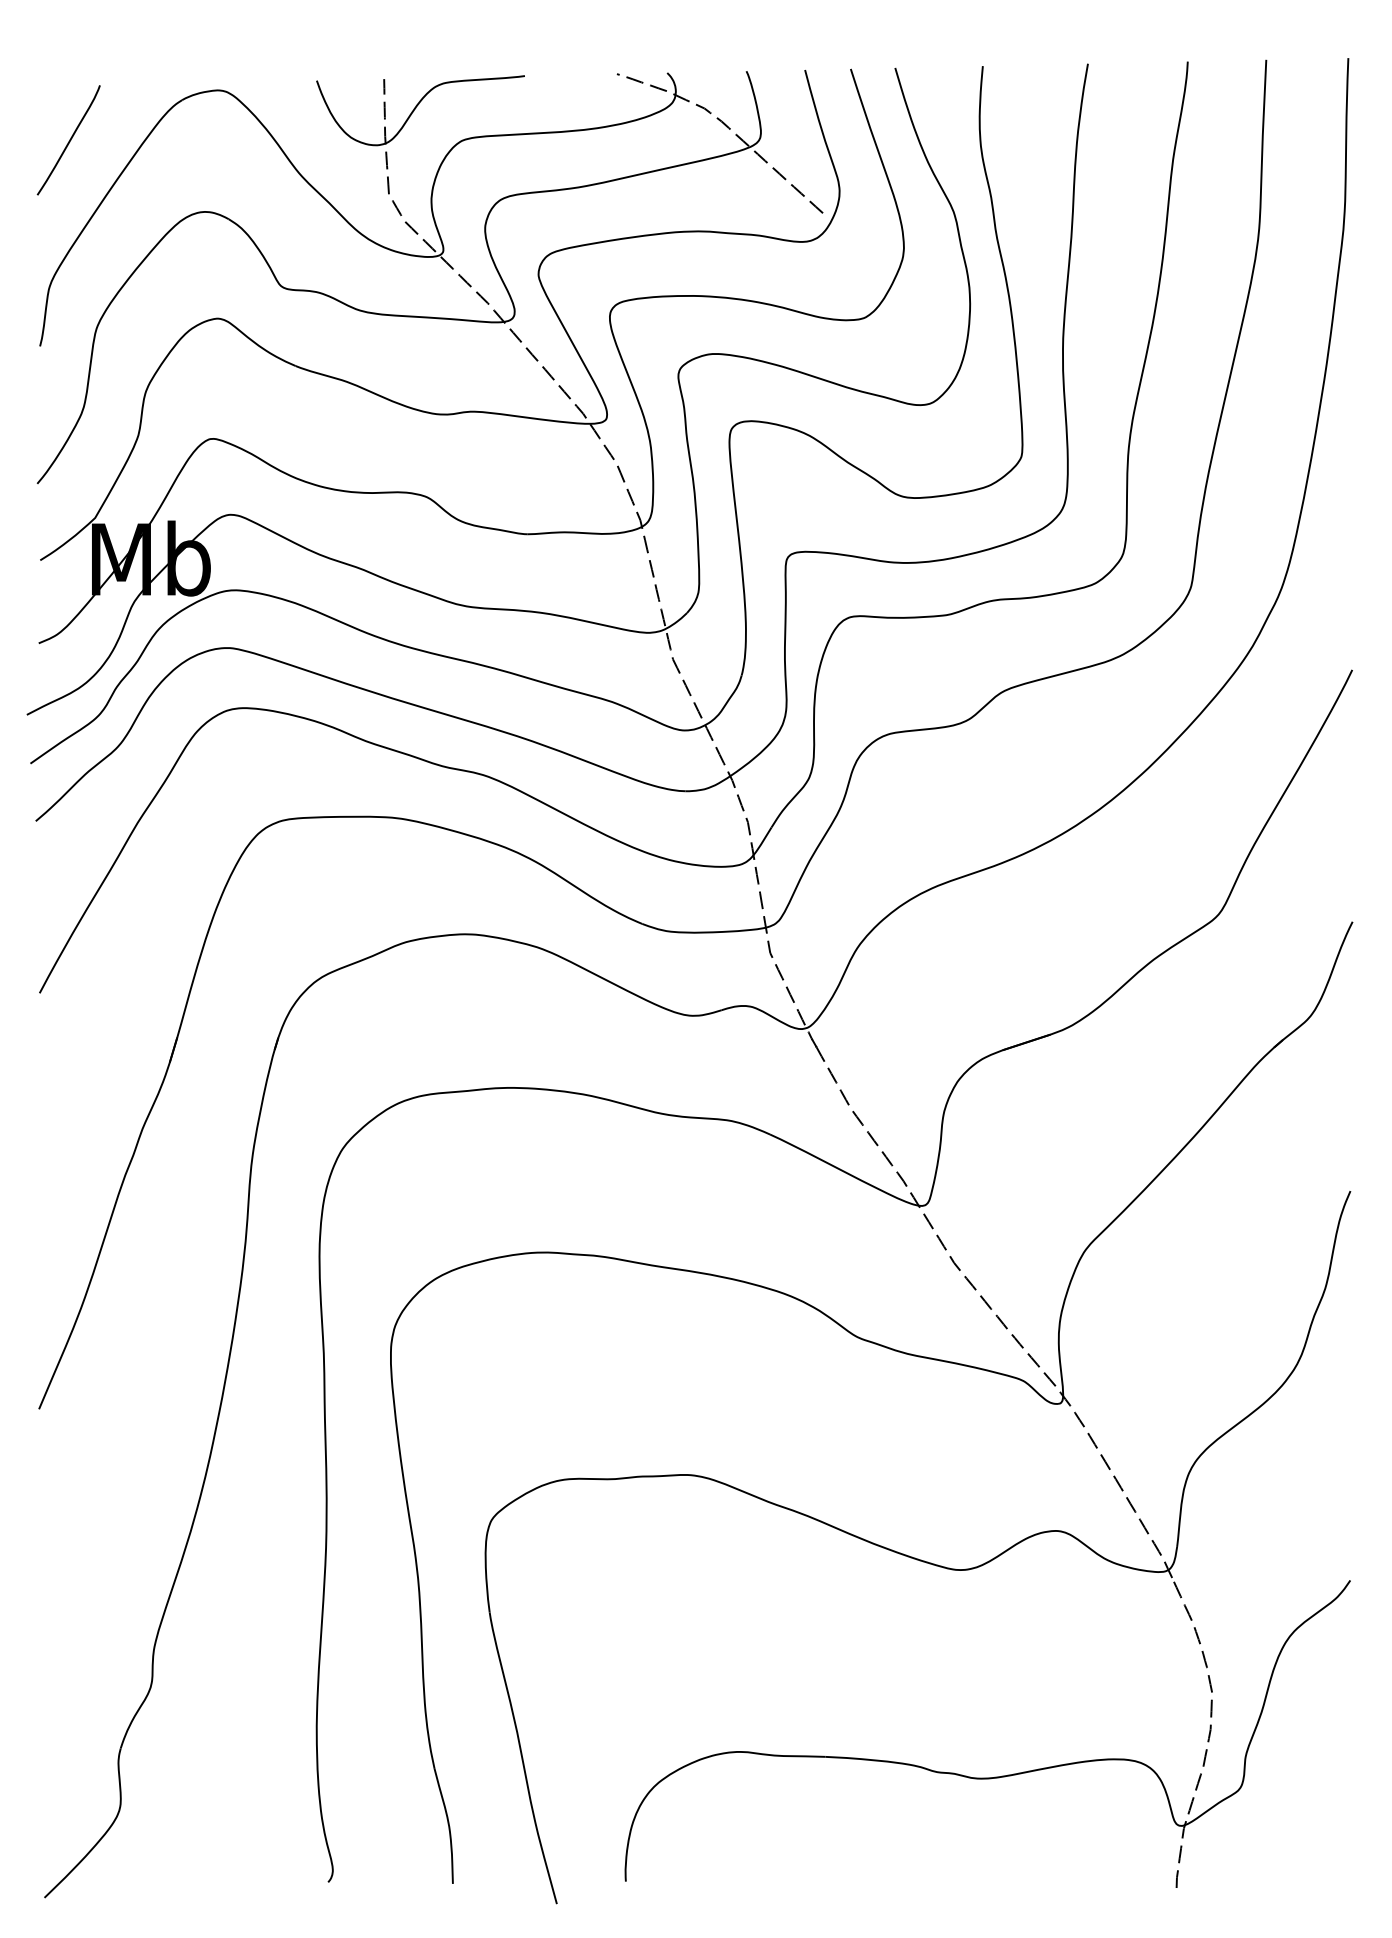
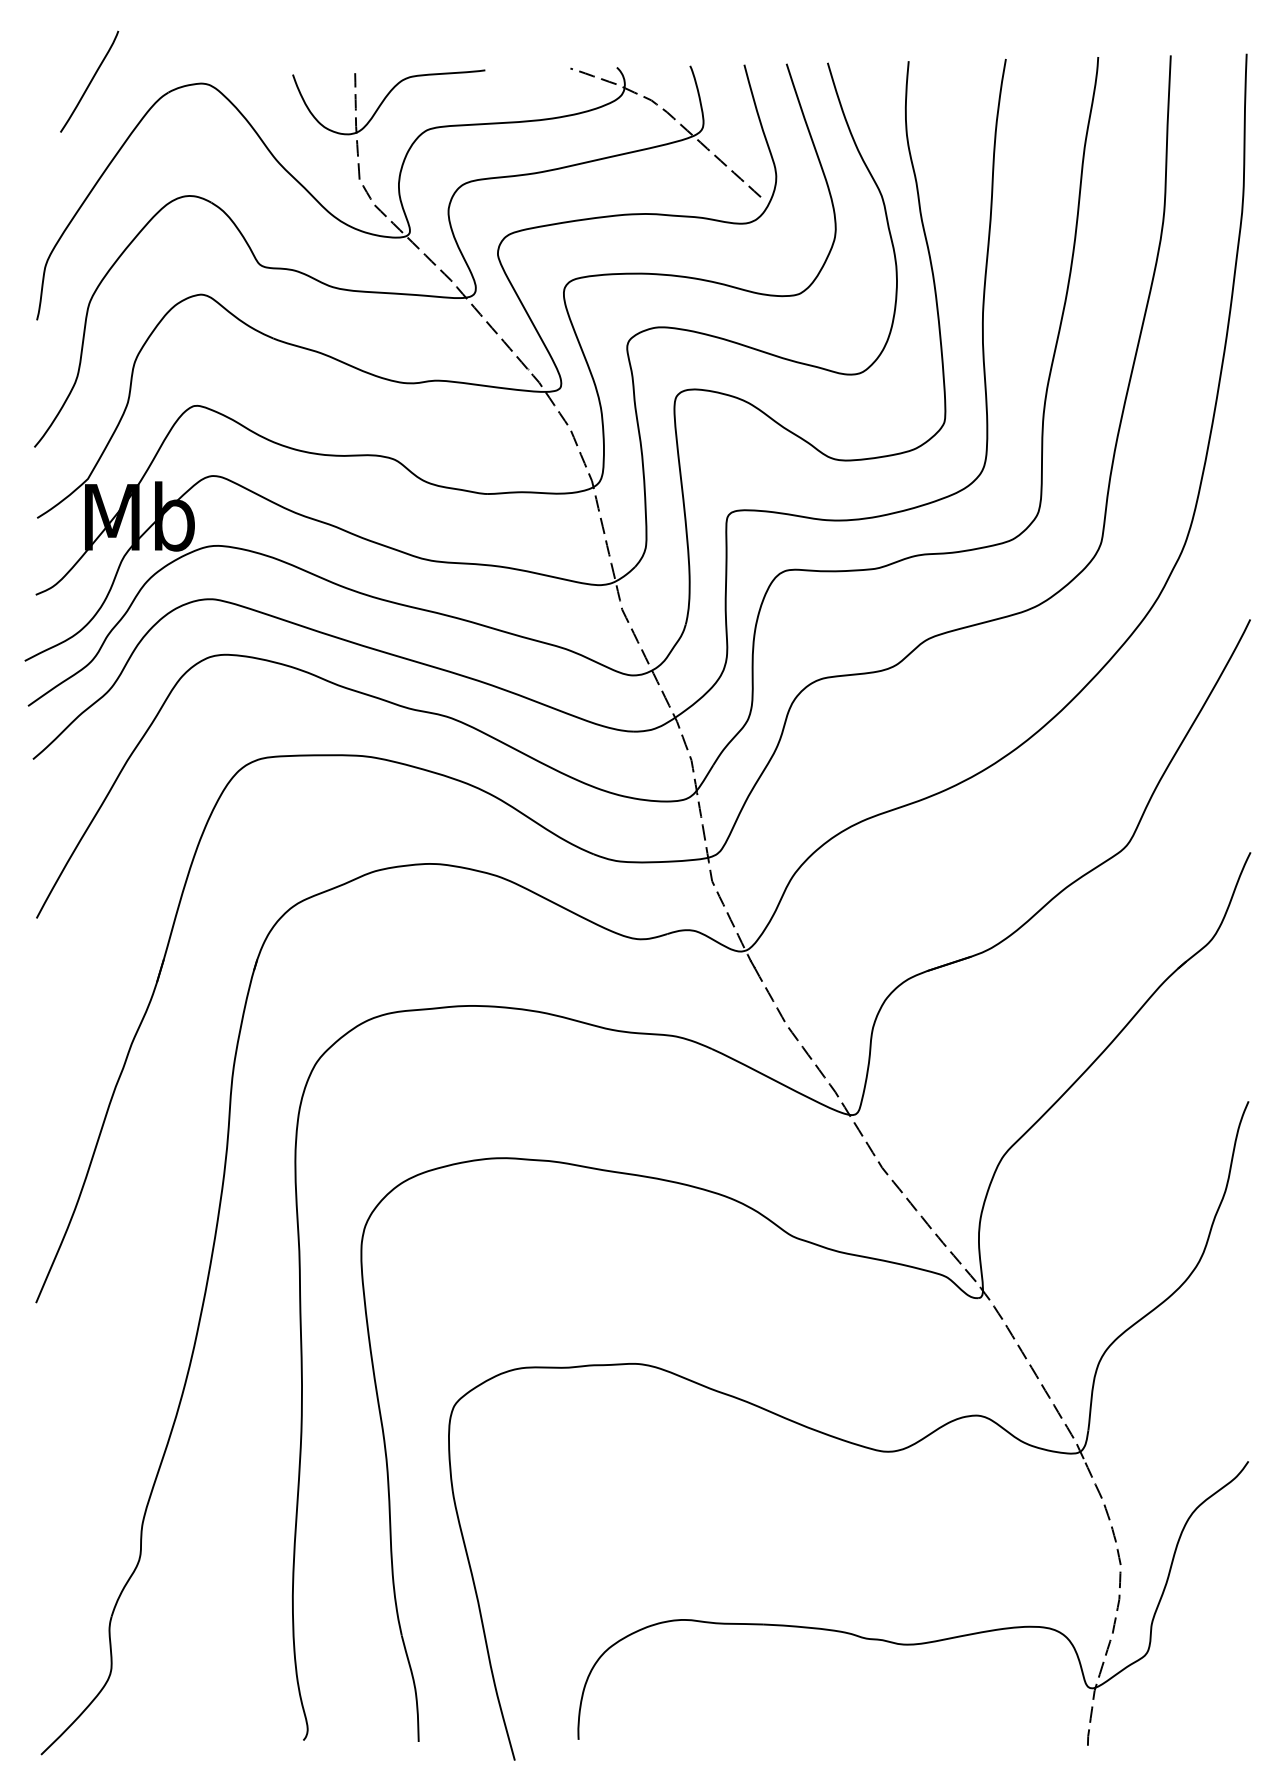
curve: (69, 140) -> (90, 81), moved

